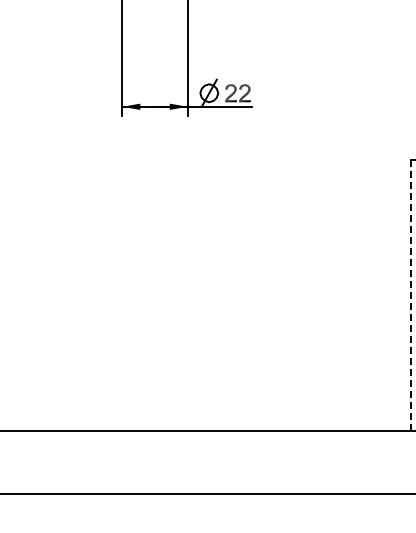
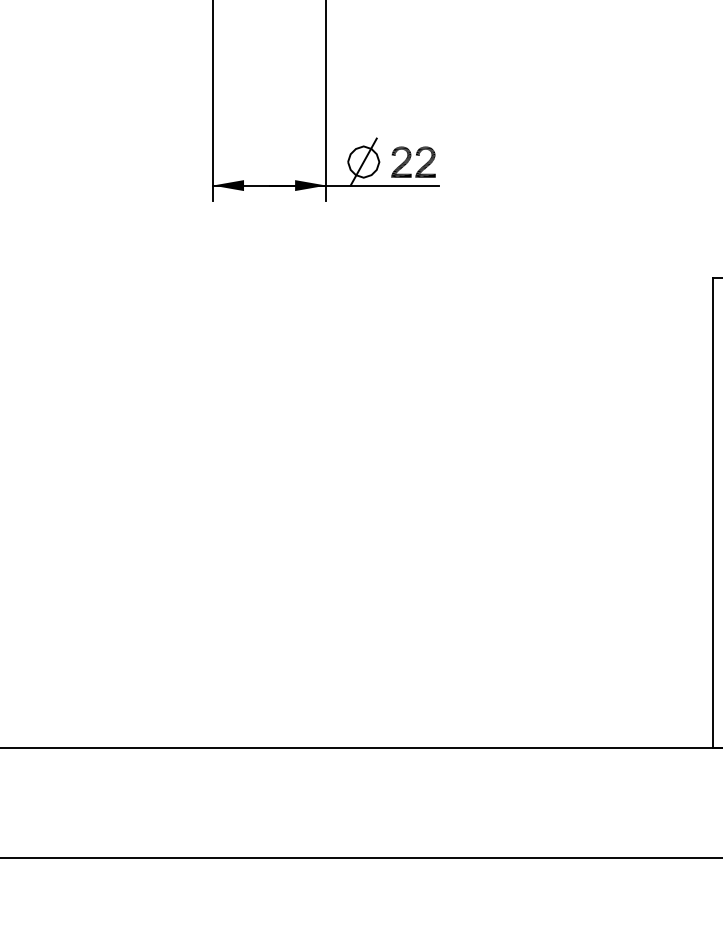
line: (410, 294) -> (713, 511), dashed -> solid

